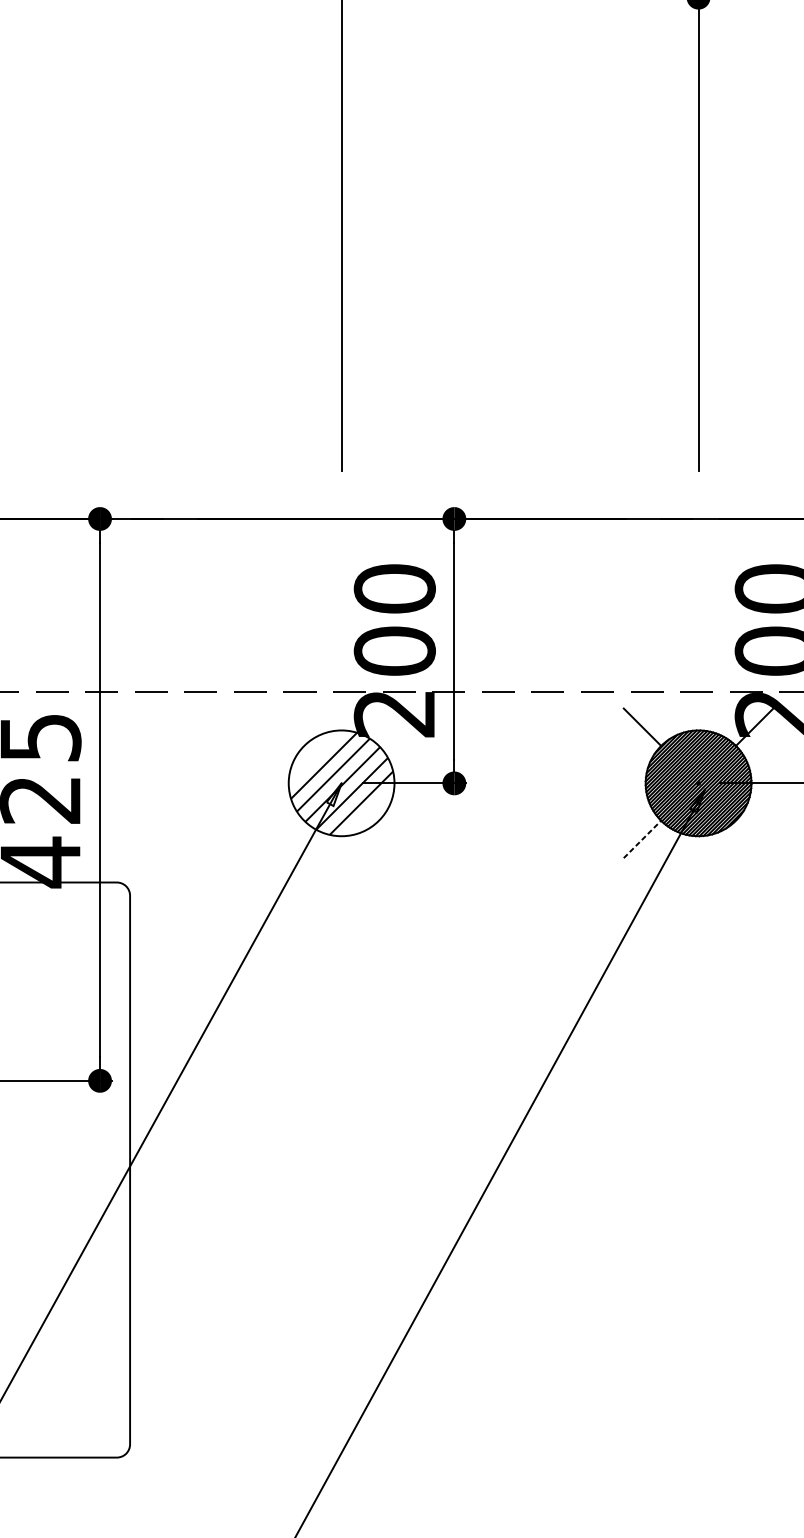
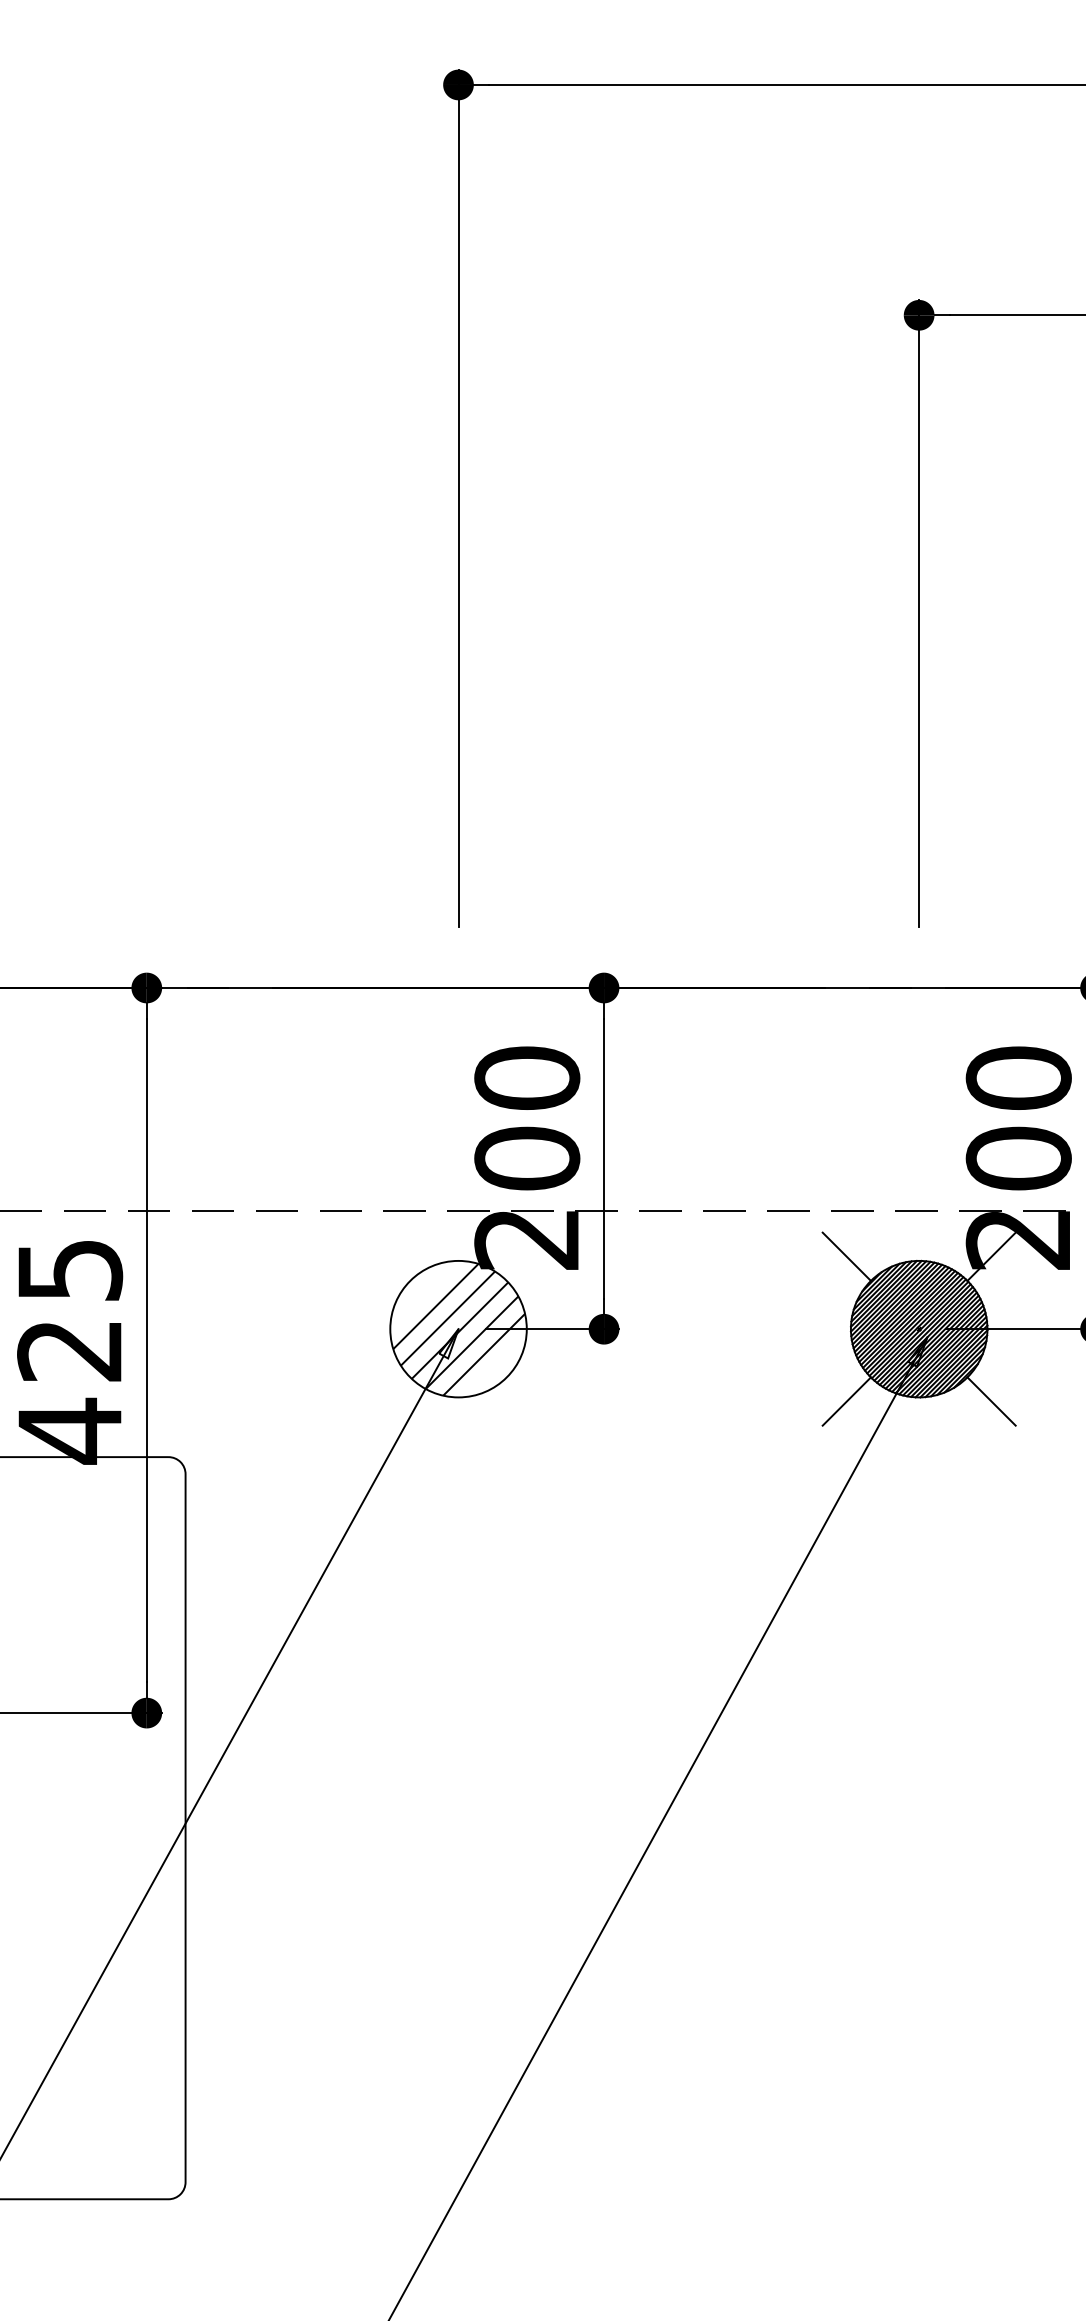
line: (643, 839) -> (847, 1401), dashed -> solid
line: (754, 839) -> (991, 1401), added

